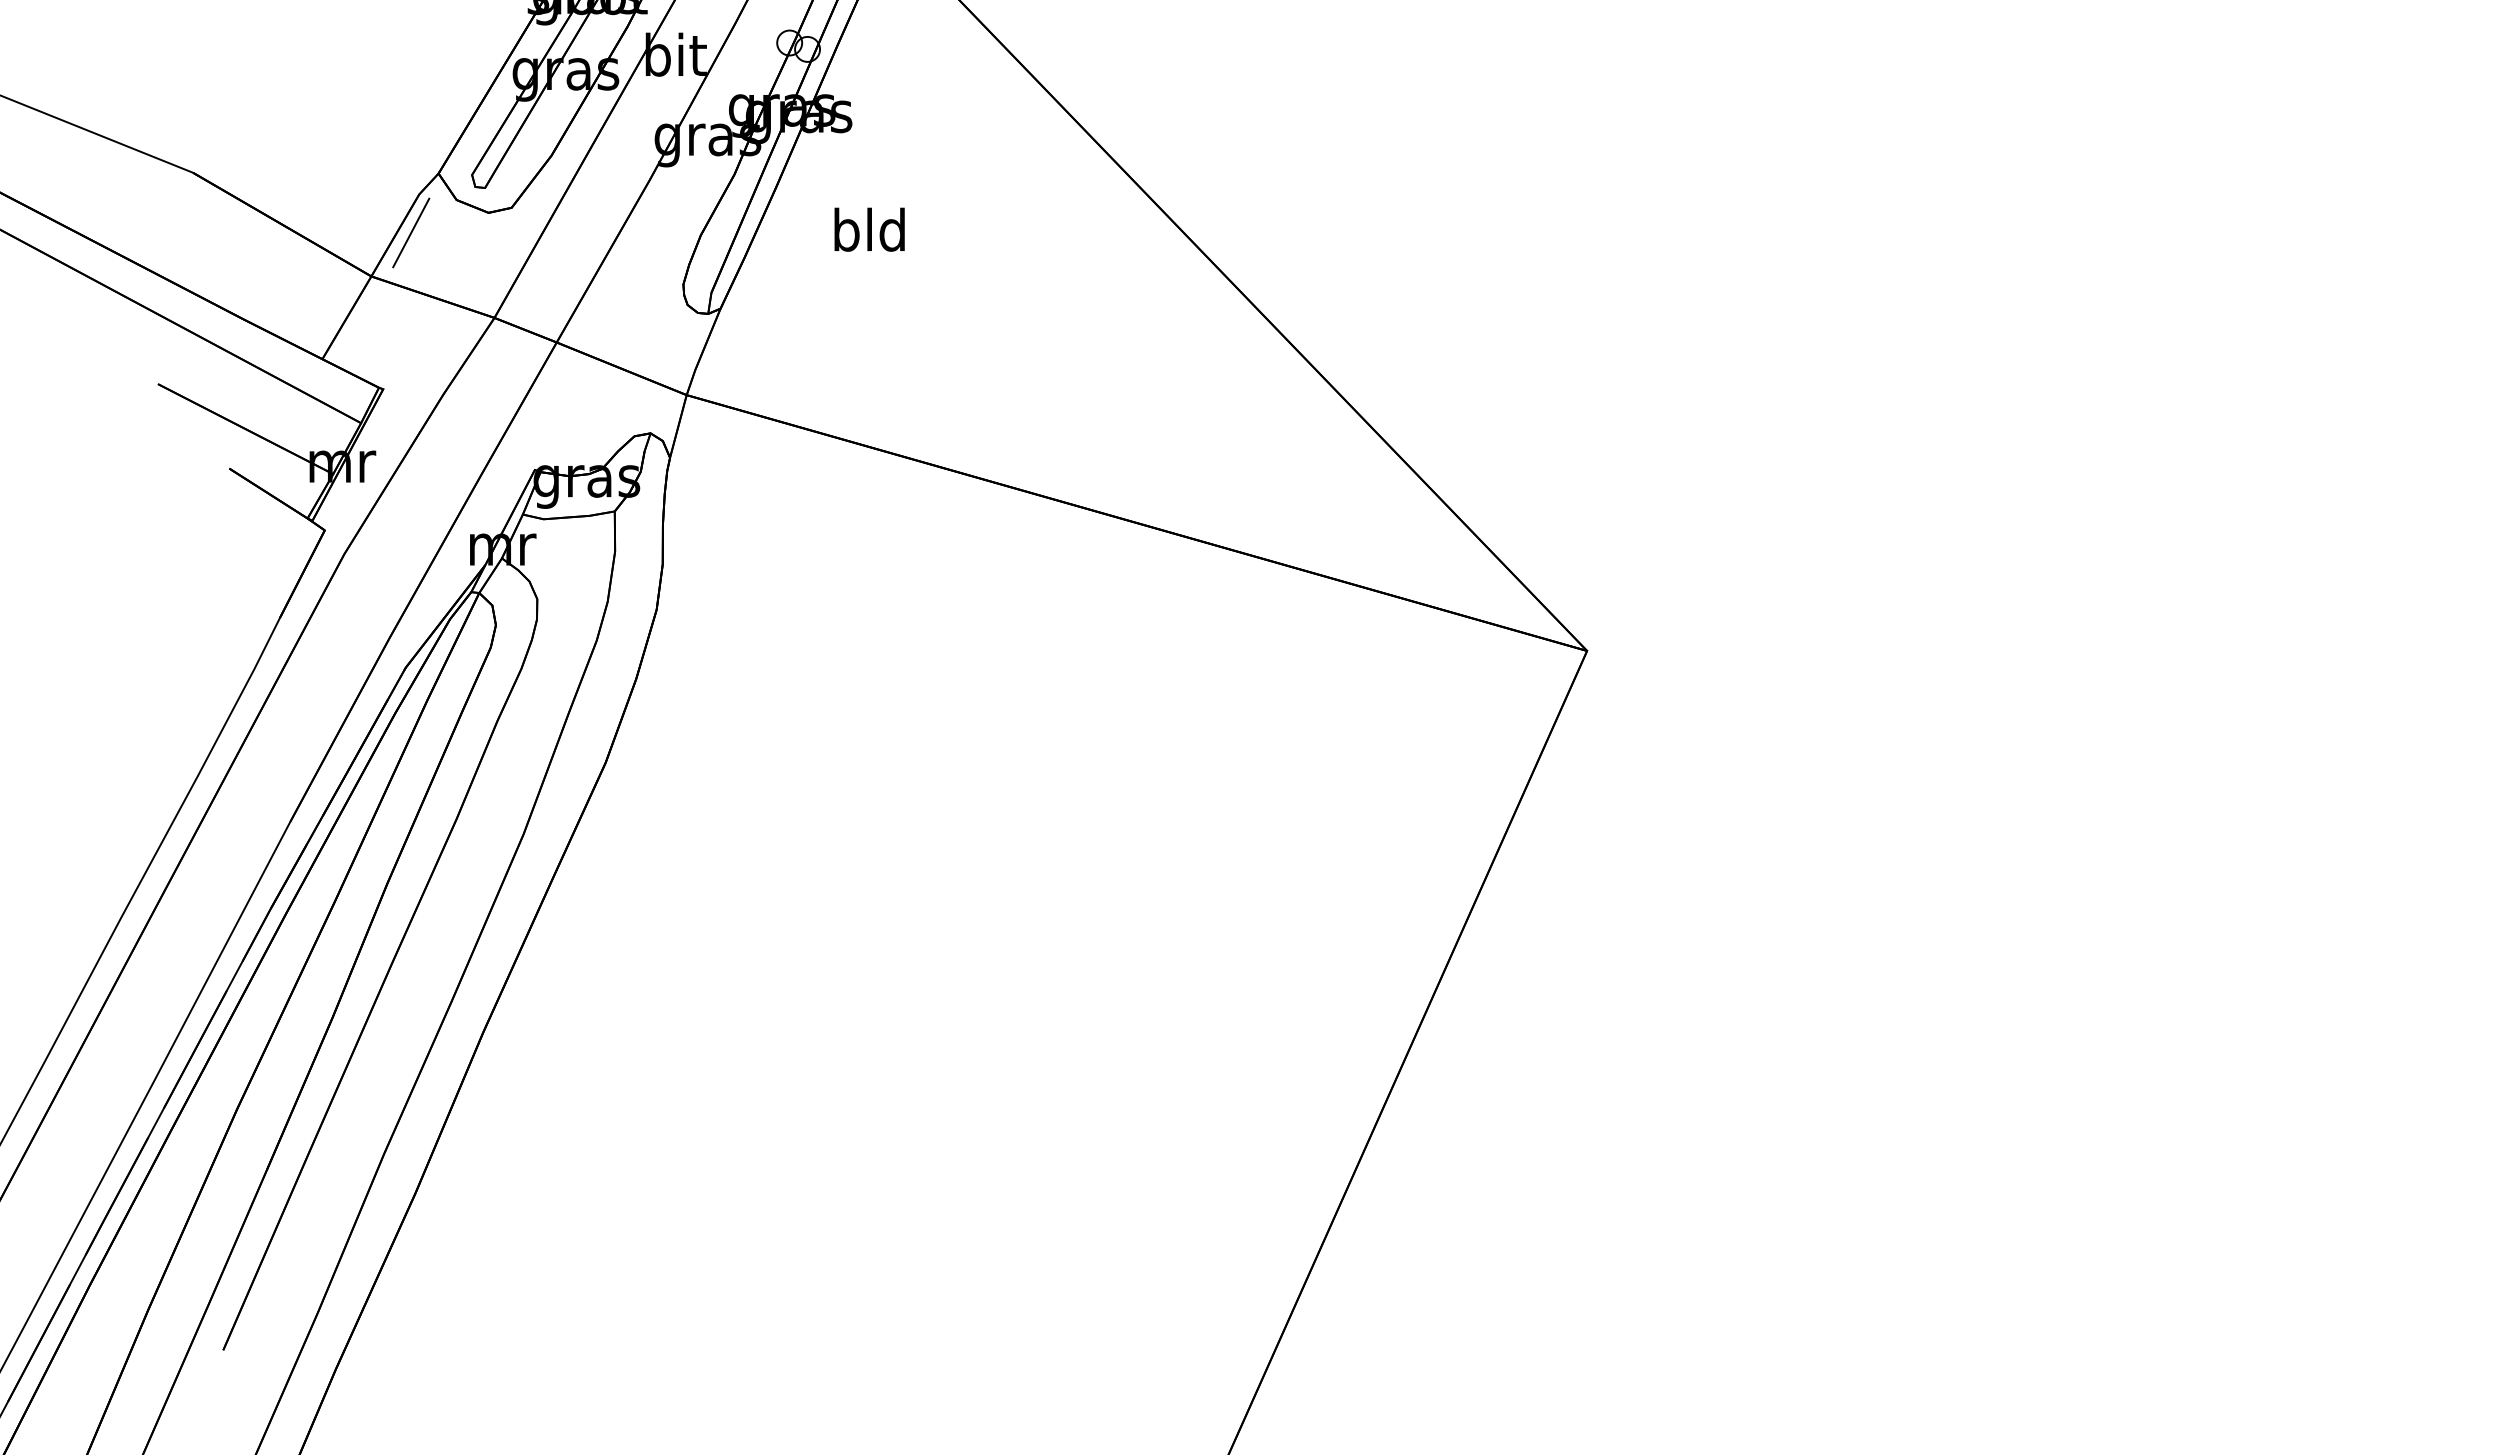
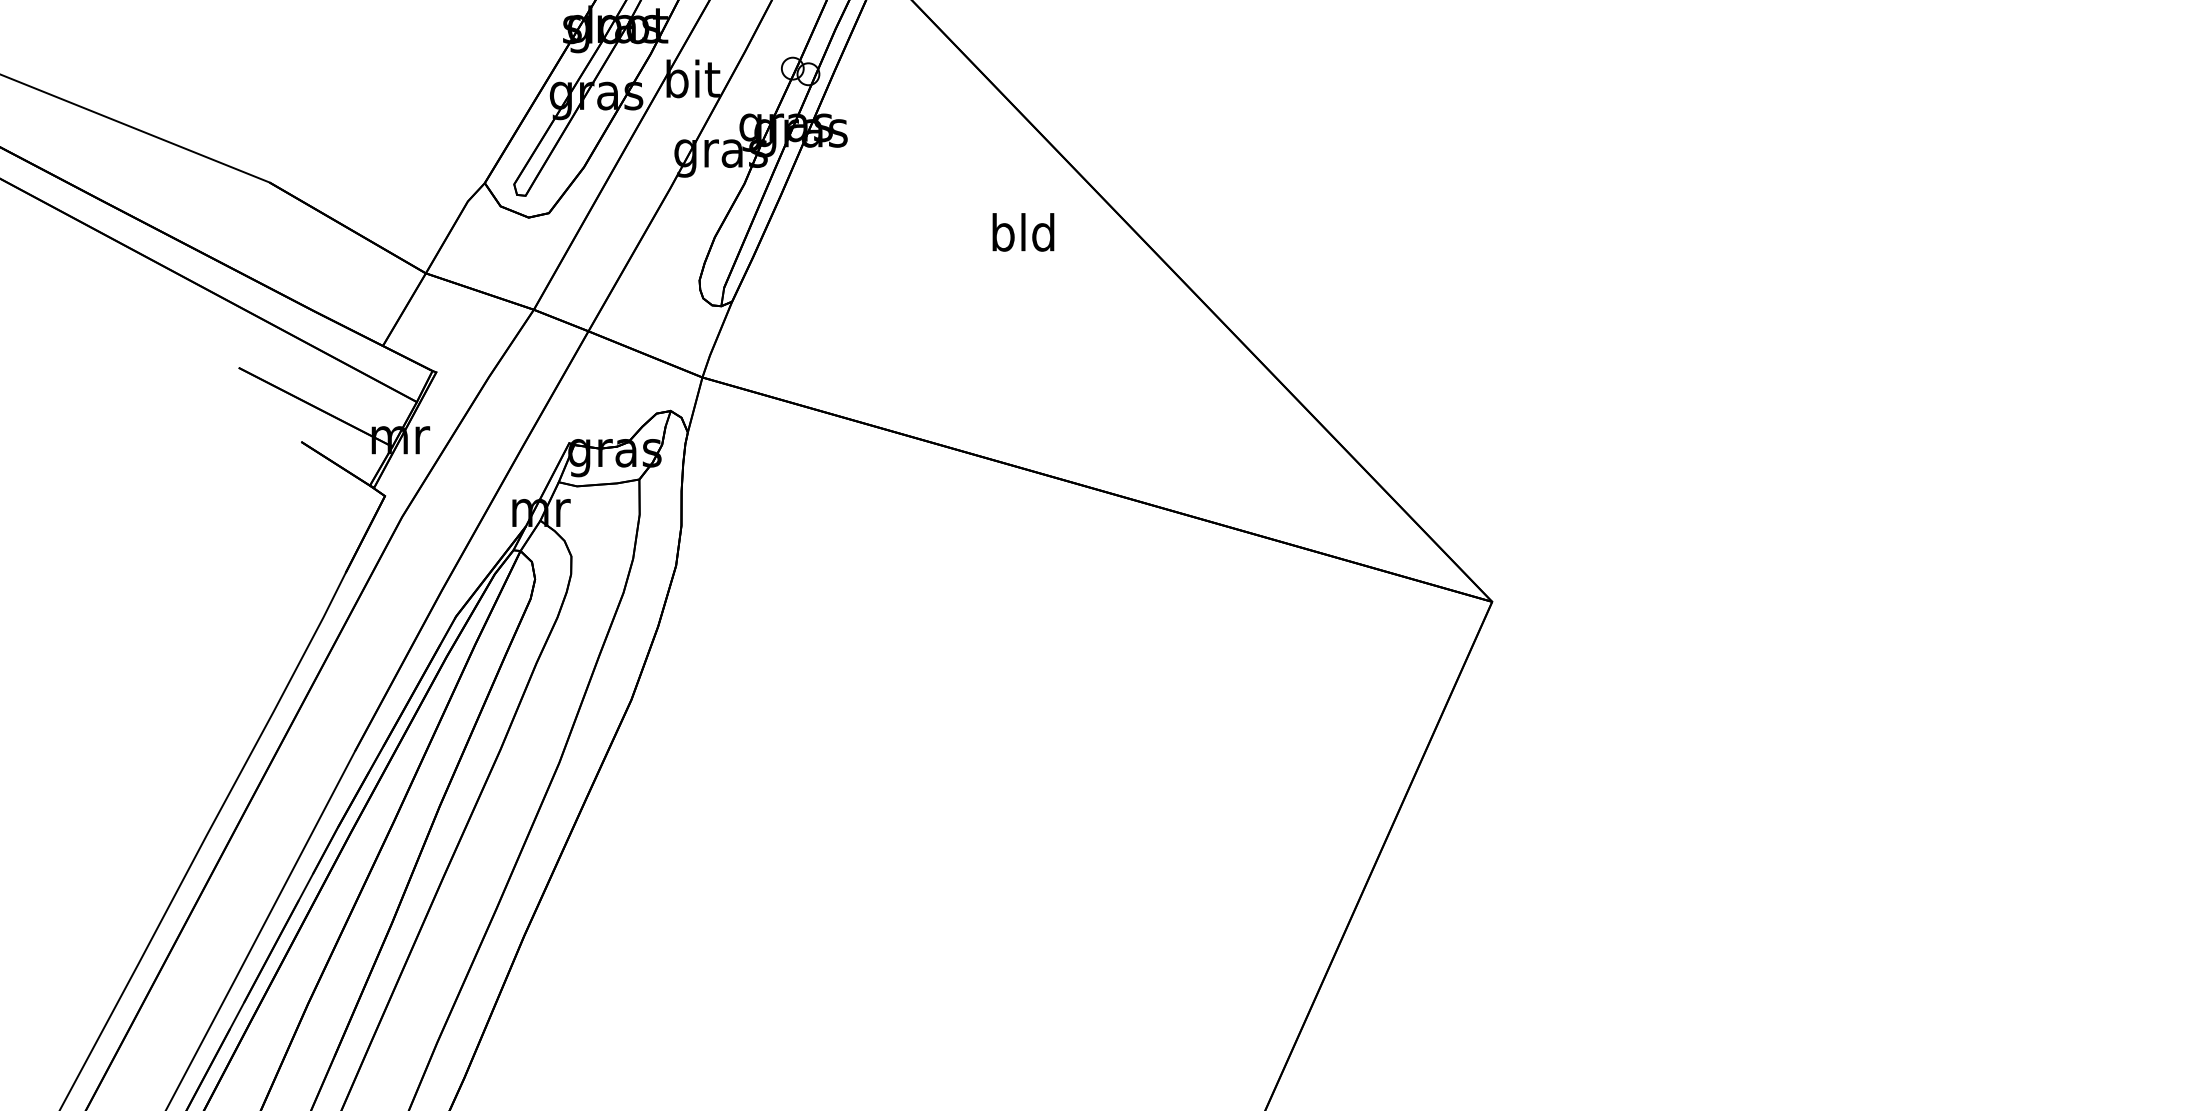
text: (869, 229) -> (1023, 232), moved
line: (410, 232) -> (460, 234), removed

